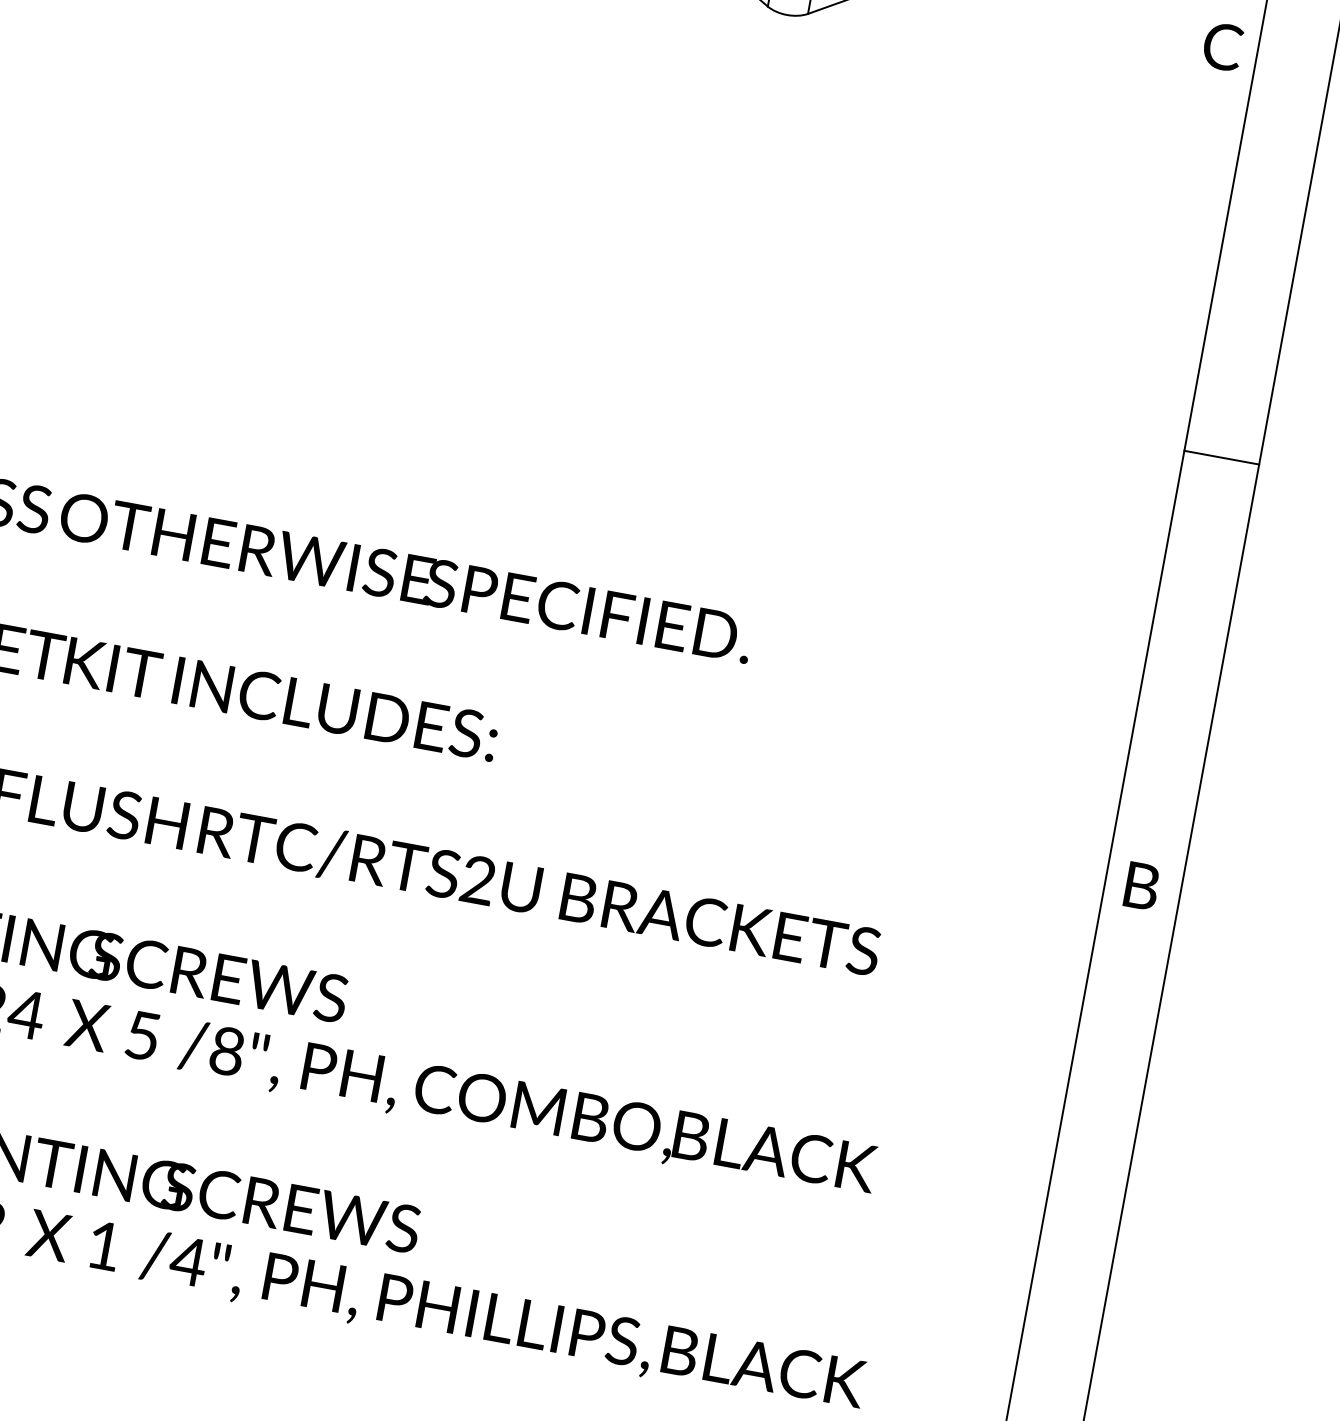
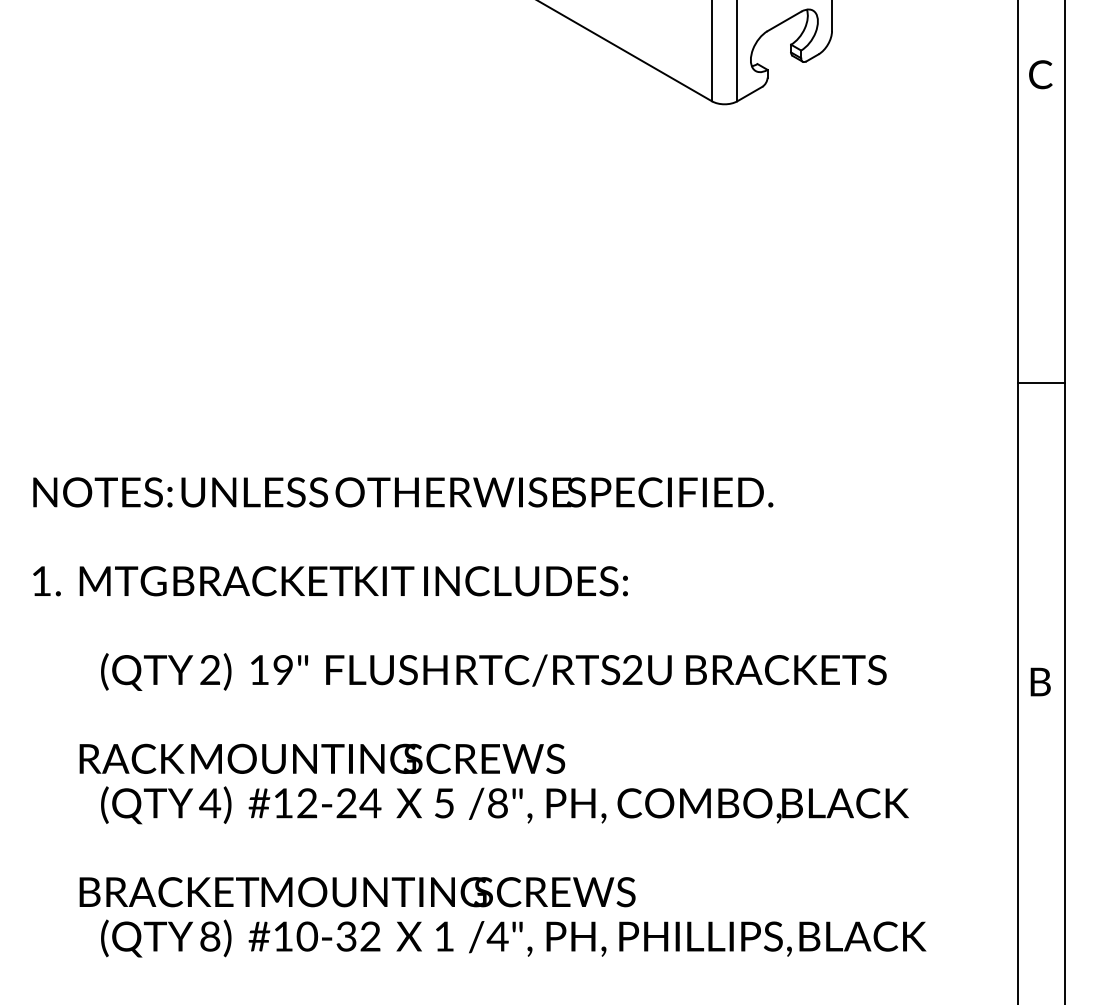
text: (1222, 46) -> (1040, 74), moved
line: (1221, 458) -> (1041, 383), moved
text: (1141, 885) -> (1040, 681), moved

